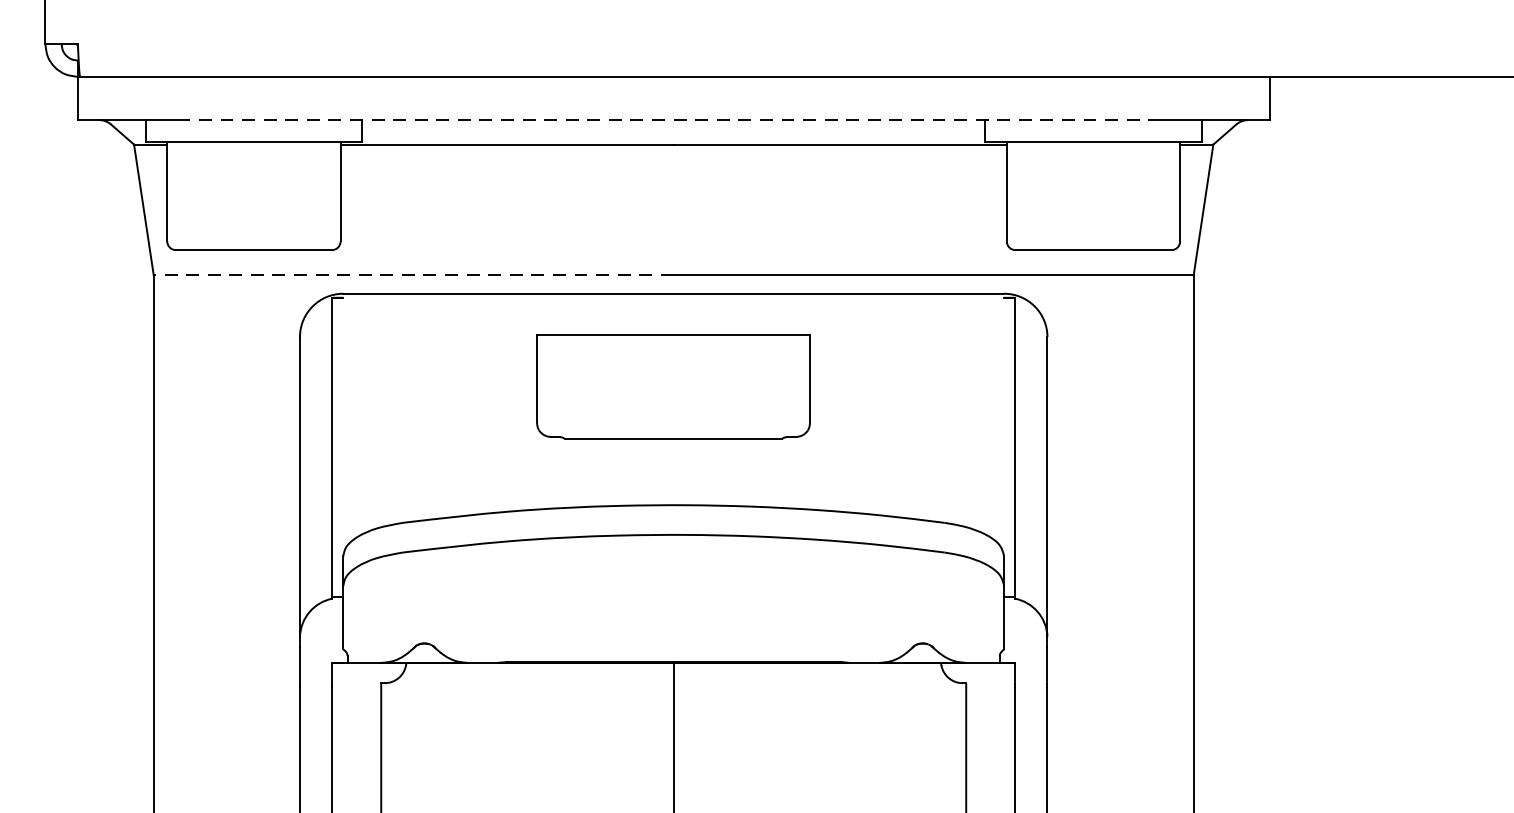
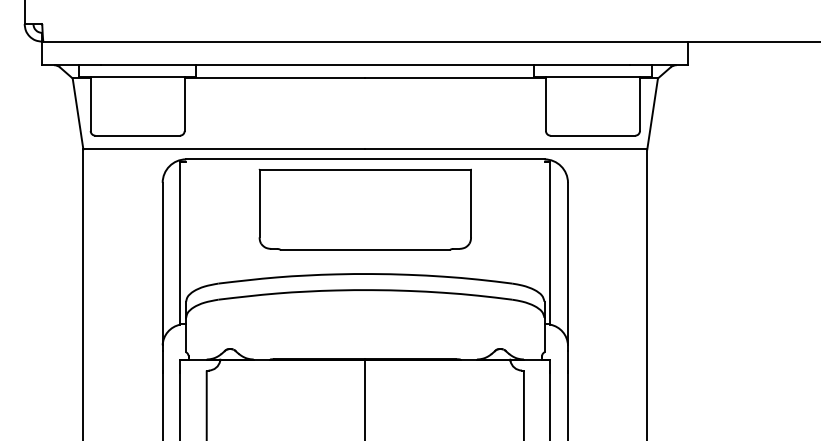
line: (672, 120) -> (364, 65), dashed -> solid
line: (413, 275) -> (224, 149), dashed -> solid
part: (672, 386) -> (364, 209), size x1.43

